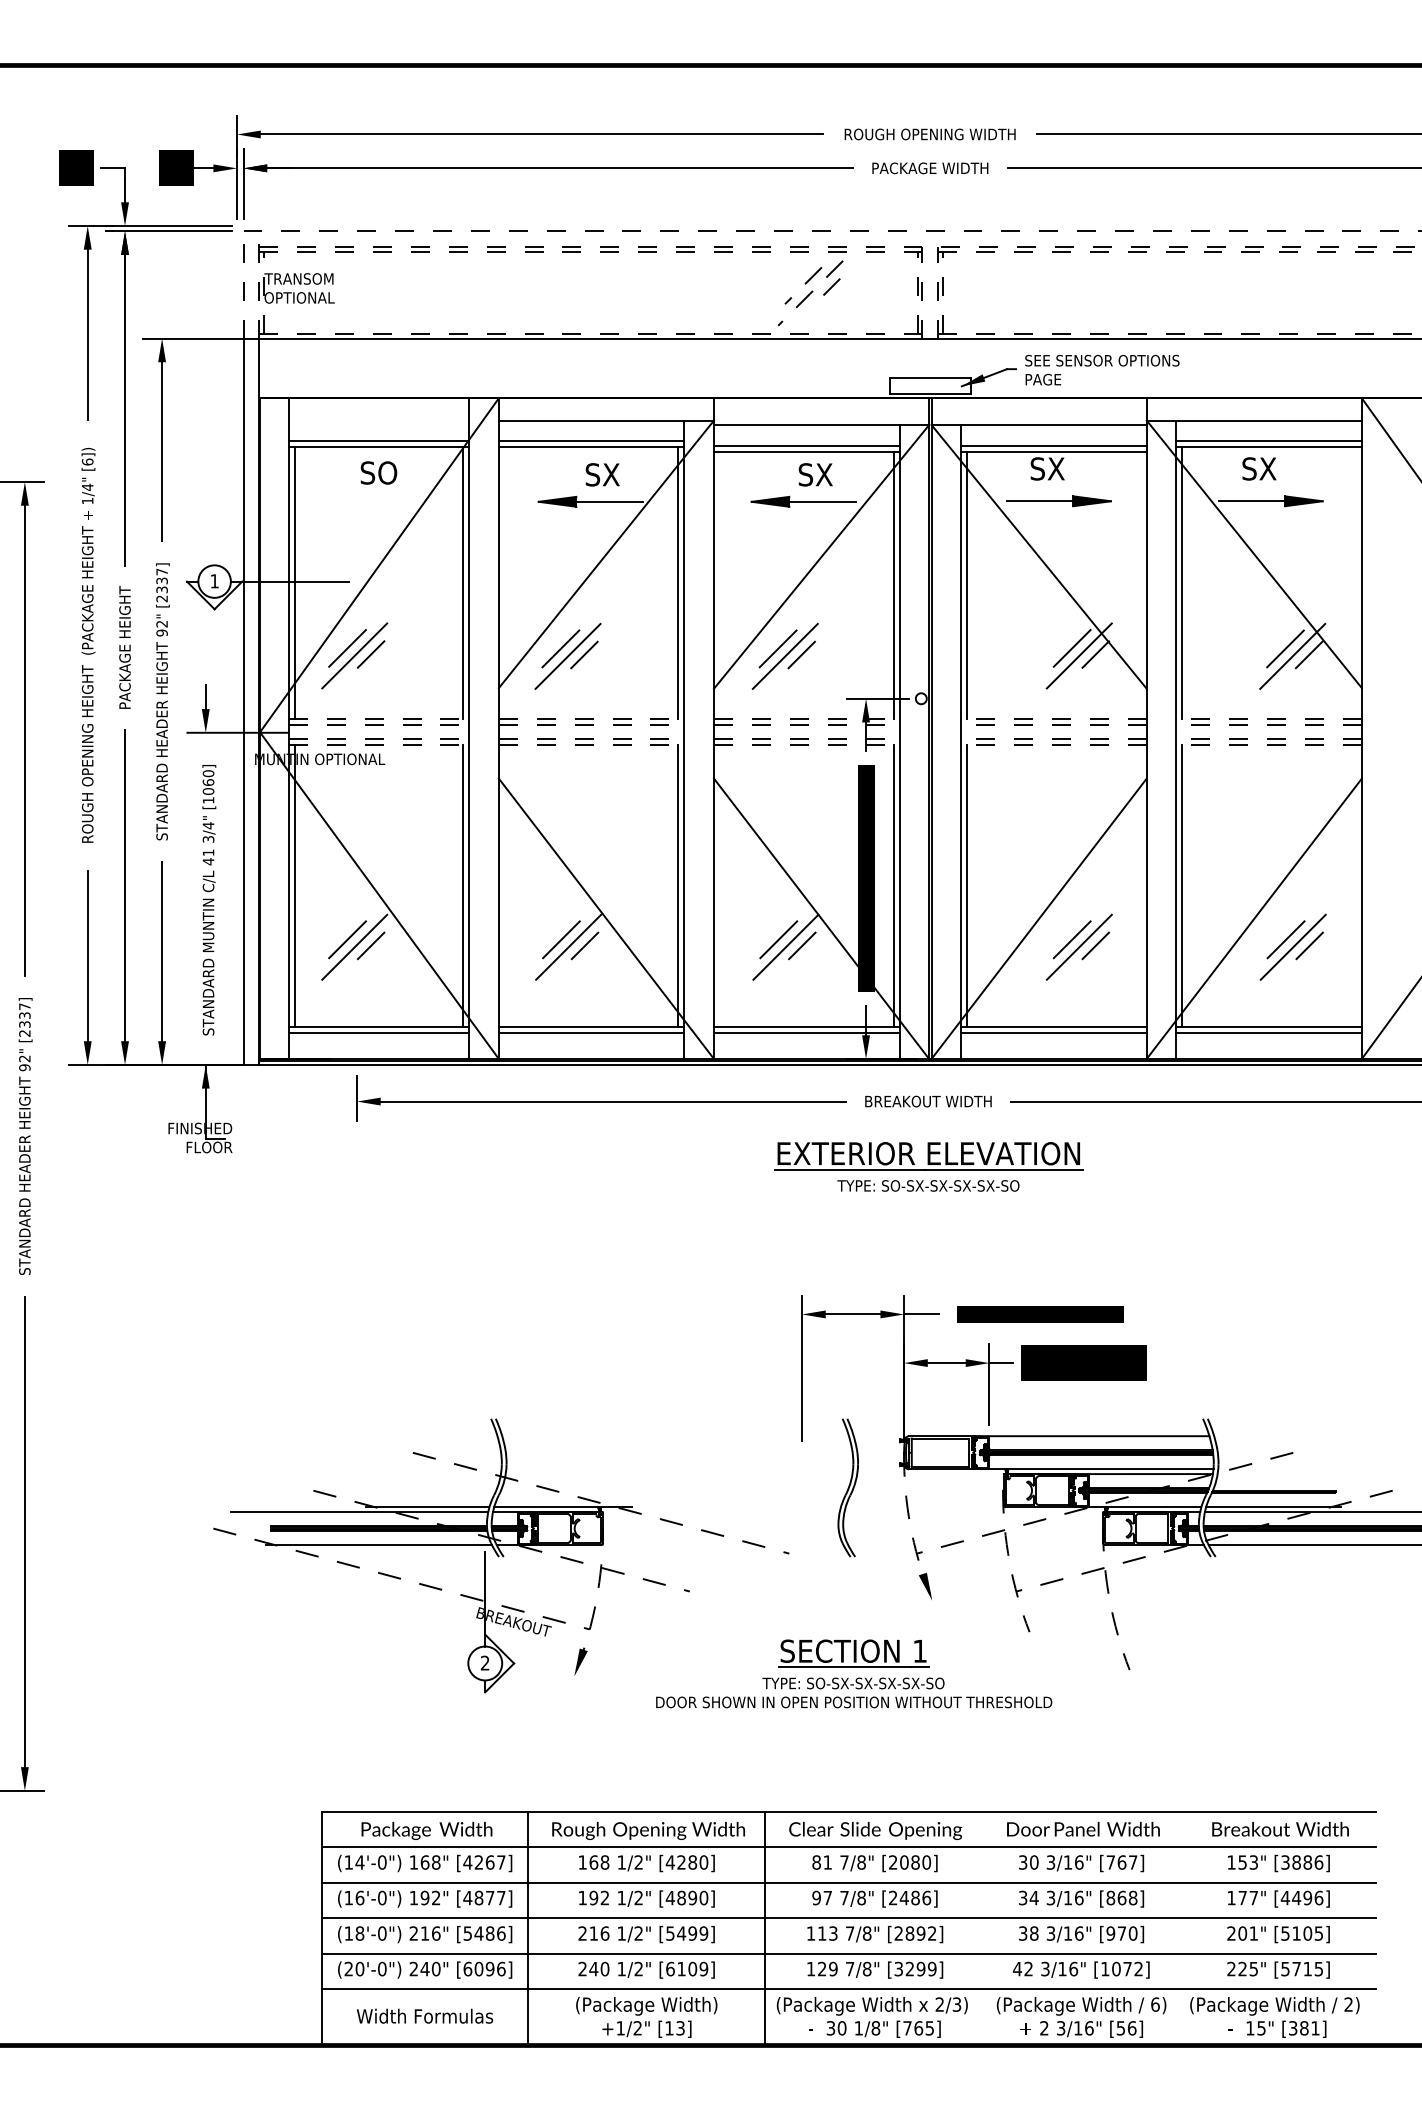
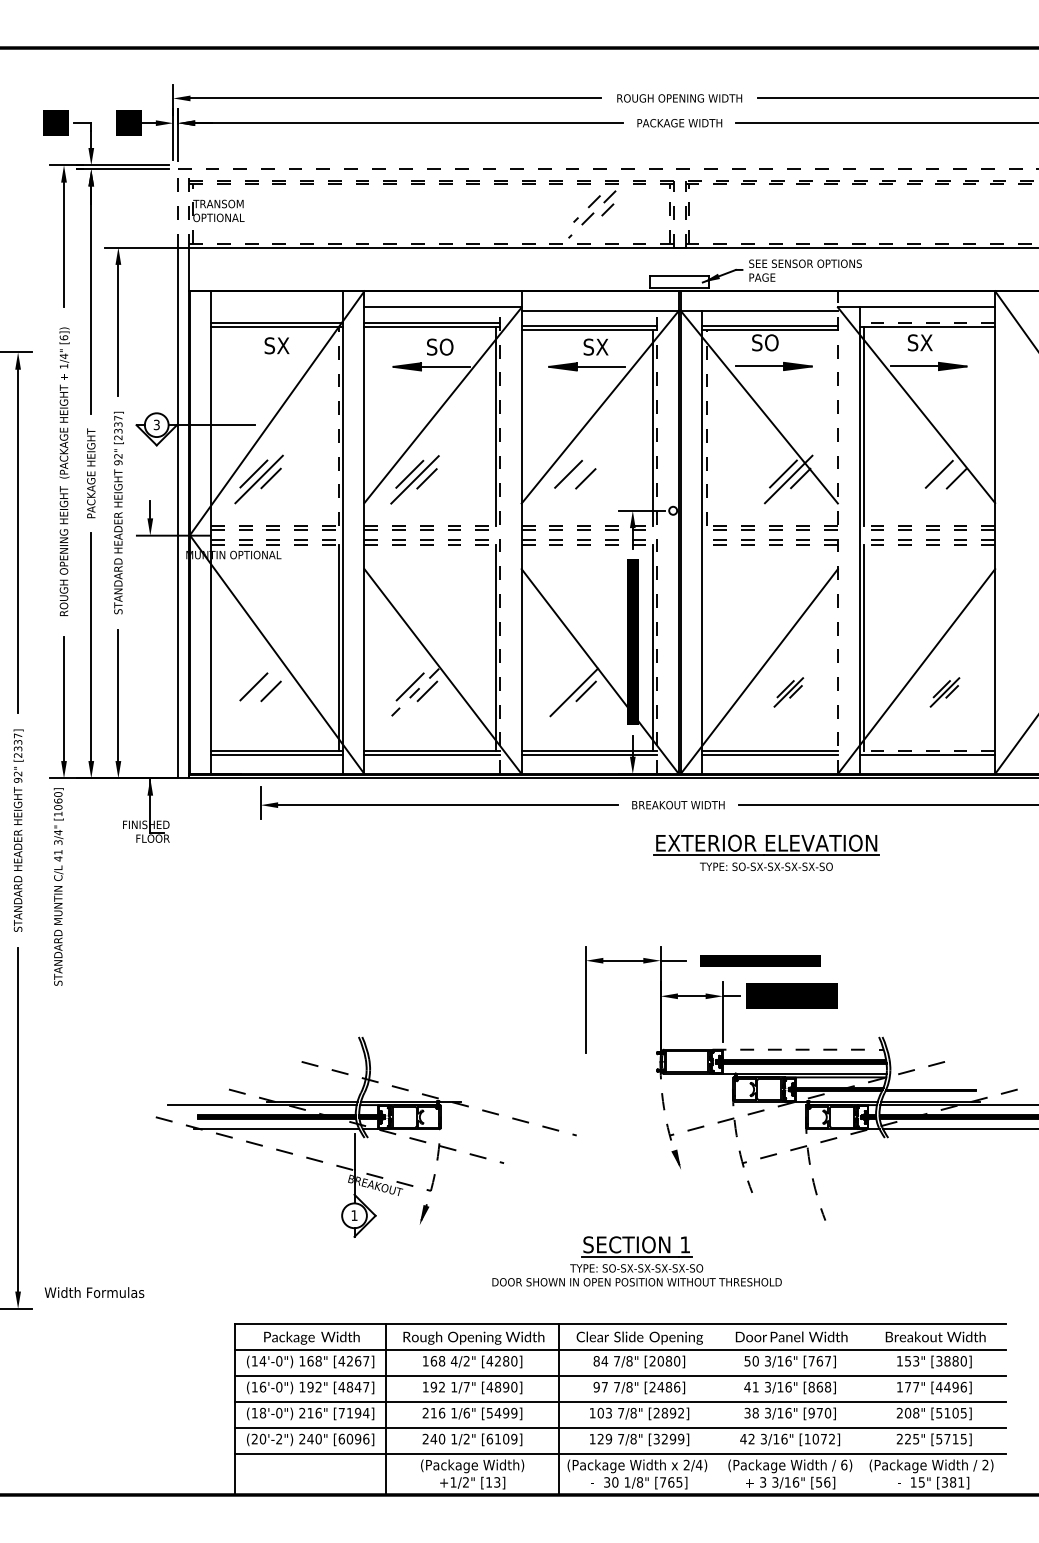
line: (1269, 441) -> (927, 322), solid -> dashed
text: (1047, 468) -> (765, 342), SX -> SO
text: (378, 472) -> (276, 345), SO -> SX
text: (602, 473) -> (440, 346), SX -> SO
text: (214, 580) -> (156, 424), 1 -> 3
line: (295, 582) -> (215, 425), removed
line: (463, 582) -> (338, 425), solid -> dashed
line: (966, 586) -> (706, 428), solid -> dashed
line: (784, 655) -> (573, 479), removed
line: (1292, 655) -> (944, 479), removed
line: (1146, 728) -> (837, 532), solid -> dashed
line: (685, 739) -> (500, 540), solid -> dashed
line: (899, 742) -> (657, 542), solid -> dashed
line: (295, 885) -> (215, 647), removed
line: (966, 885) -> (706, 647), removed
text: (208, 899) -> (58, 886), moved
line: (778, 939) -> (568, 686), removed
line: (353, 947) -> (258, 692), removed
line: (568, 947) -> (415, 692), solid -> dashed
part: (1079, 947) -> (788, 692), size x0.6
part: (1292, 947) -> (944, 692), size x0.6
line: (1269, 1026) -> (927, 750), solid -> dashed
part: (928, 1166) -> (766, 852), moved
line: (1092, 1435) -> (798, 1049), solid -> dashed
part: (847, 1487) -> (619, 1087), removed
text: (485, 1663) -> (354, 1215), 2 -> 1
part: (853, 1674) -> (636, 1261), moved
text: (1022, 1861) -> (747, 1360), 30 -> 50
text: (620, 1862) -> (453, 1361), 1/2" -> 4/2"
text: (827, 1862) -> (604, 1361), 81 -> 84
text: (1318, 1862) -> (963, 1361), [3886] -> [3880]
text: (638, 1897) -> (466, 1386), 1/2" -> 1/7"
text: (1028, 1897) -> (751, 1386), 34 -> 41
text: (489, 1898) -> (357, 1387), [4877] -> [4847]
text: (483, 1932) -> (353, 1412), [5486] -> [7194]
text: (638, 1932) -> (466, 1412), 1/2" -> 1/6"
text: (821, 1932) -> (600, 1412), 113 -> 103
text: (1254, 1932) -> (916, 1412), 201" -> 208"
text: (382, 1968) -> (279, 1438), (20'-0") -> (20'-2")
text: (955, 2003) -> (698, 1464), 2/3) -> 2/4)
text: (425, 2016) -> (94, 1292), moved
text: (1044, 2028) -> (763, 1482), 2 -> 3

